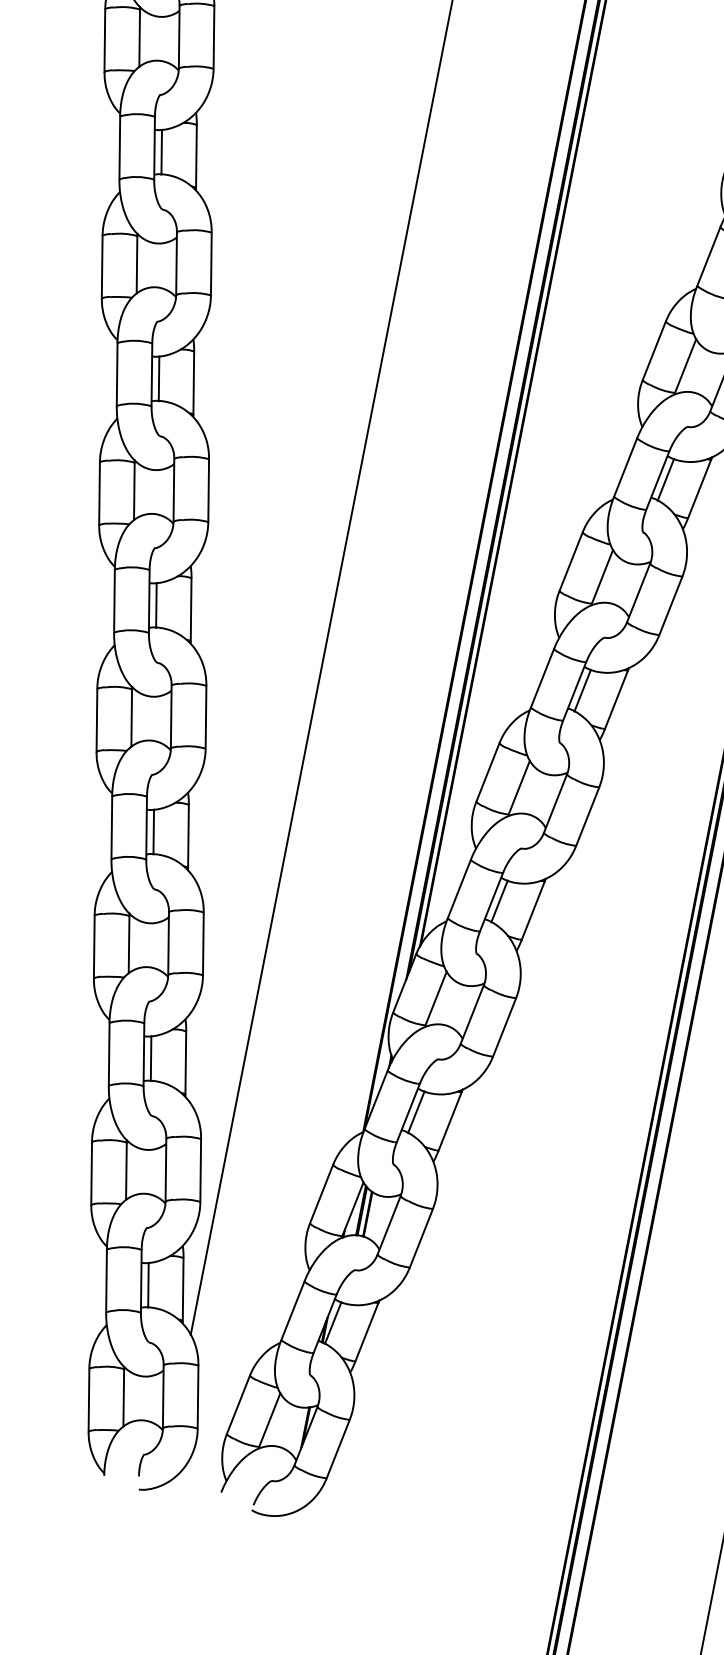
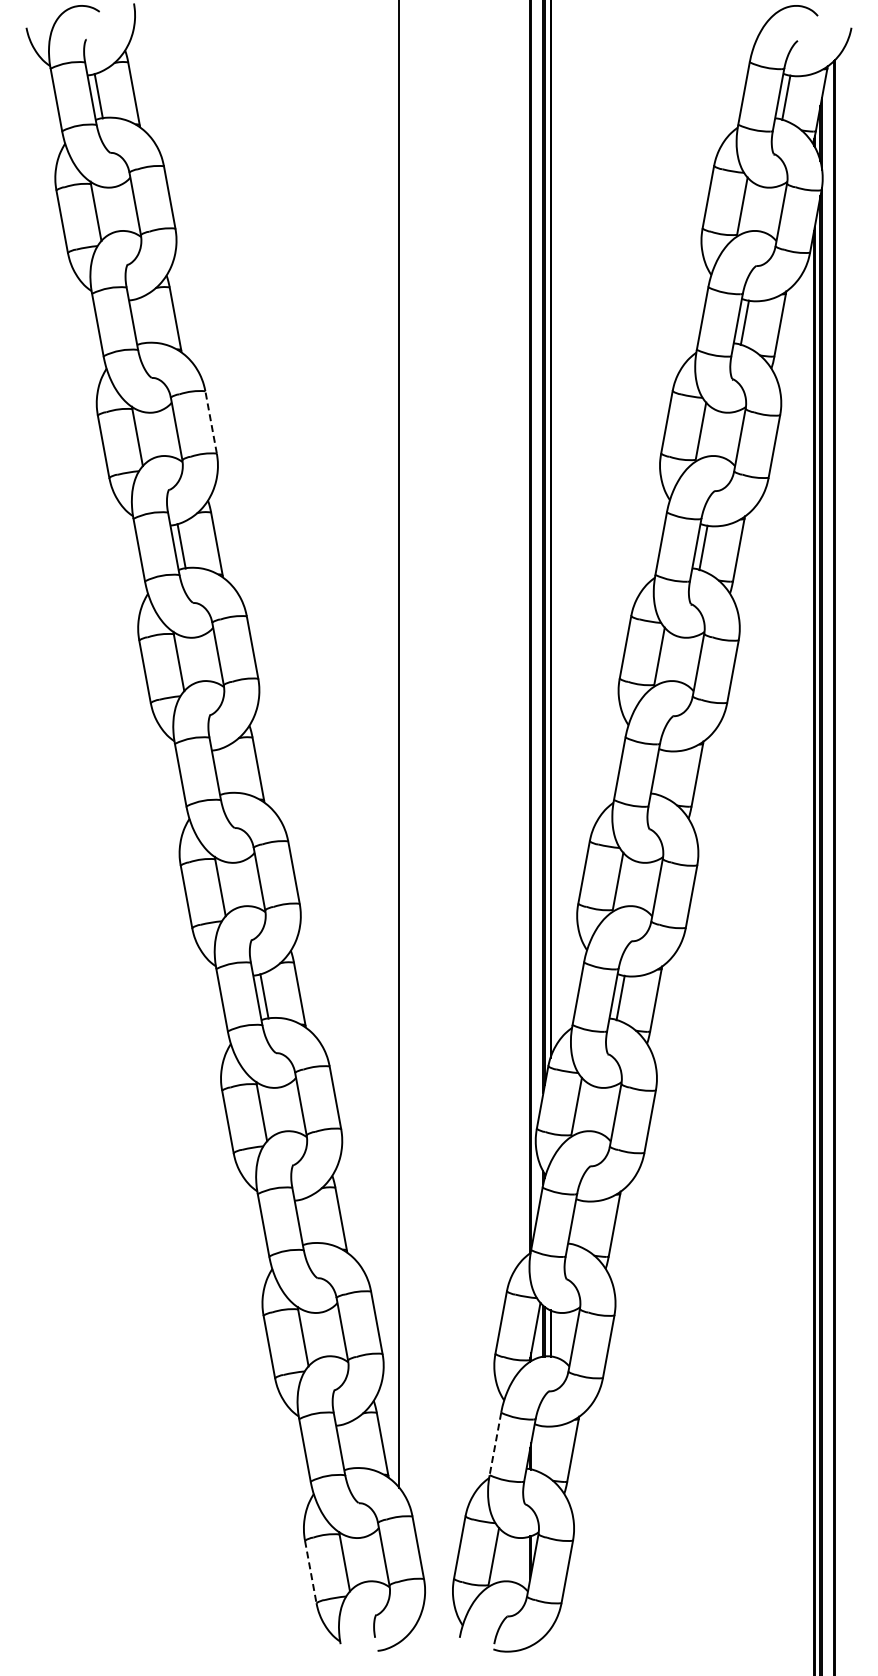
line: (161, 152) -> (140, 321), removed
line: (211, 264) -> (211, 422), solid -> dashed
line: (155, 605) -> (222, 771), removed
line: (582, 690) -> (661, 772), removed
line: (150, 1058) -> (305, 1221), removed
line: (416, 1111) -> (579, 1222), removed
line: (148, 1285) -> (347, 1446), removed
line: (292, 1311) -> (495, 1444), solid -> dashed
line: (333, 1322) -> (537, 1447), removed
line: (88, 1399) -> (310, 1571), solid -> dashed

